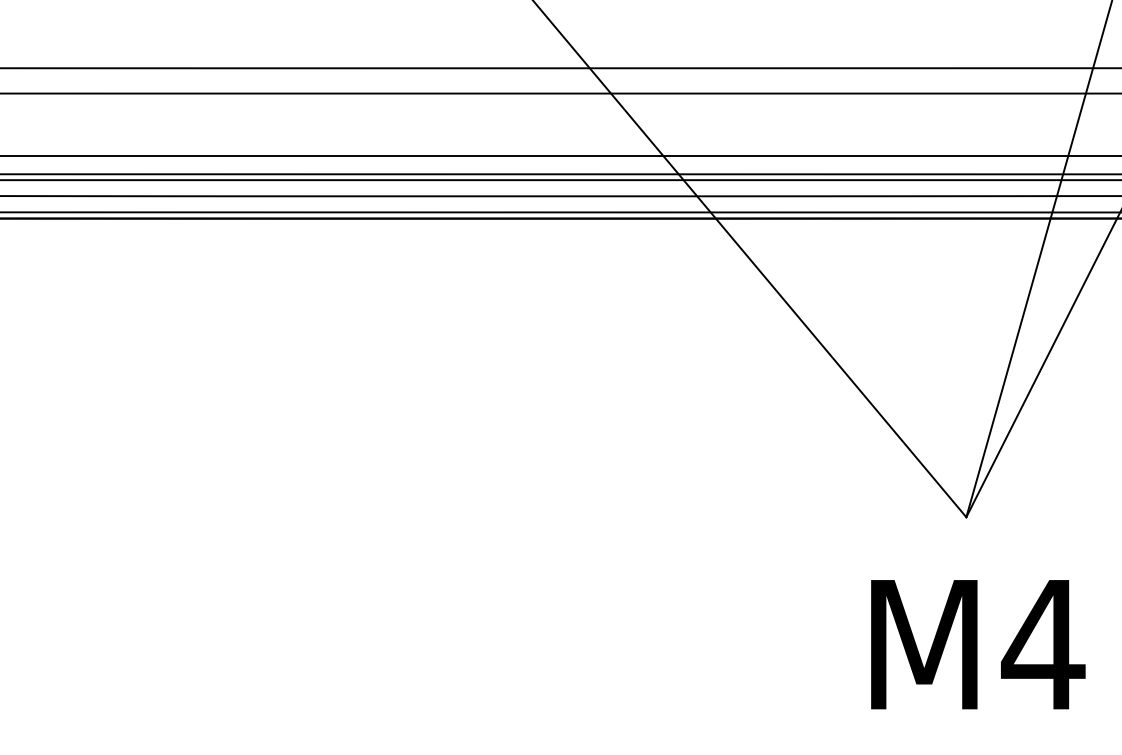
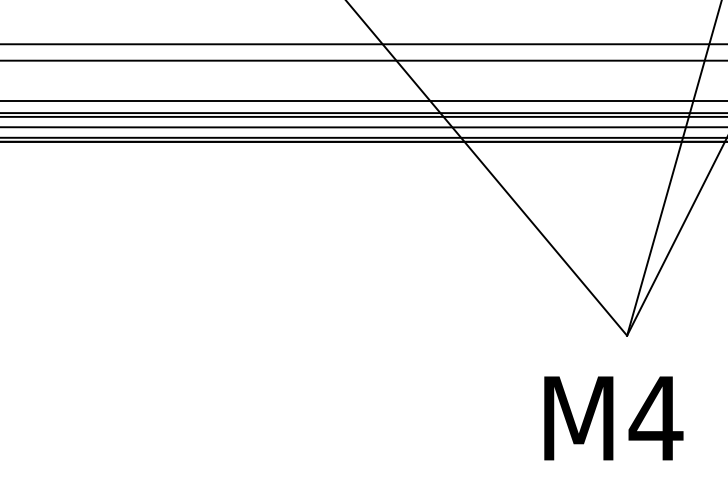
text: (977, 644) -> (613, 418), moved

